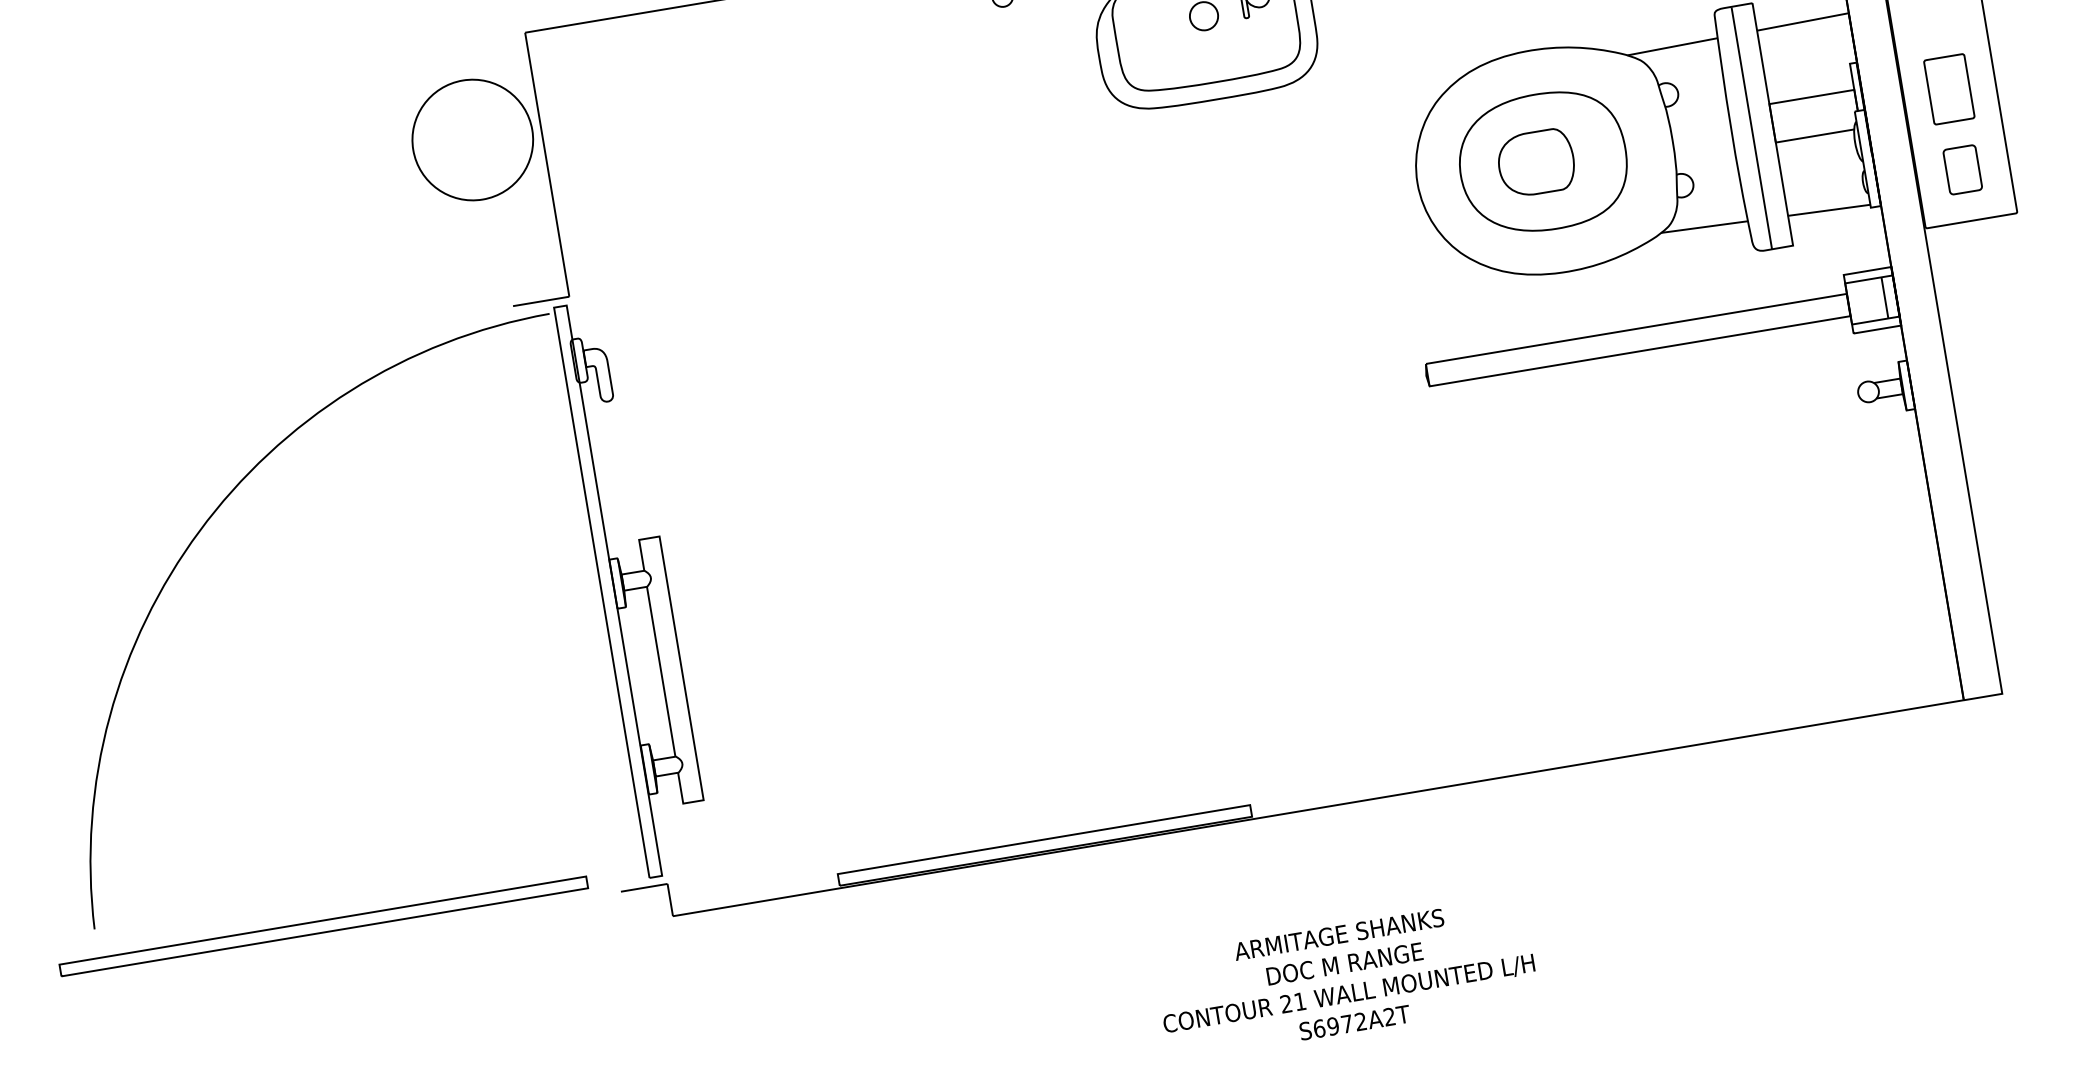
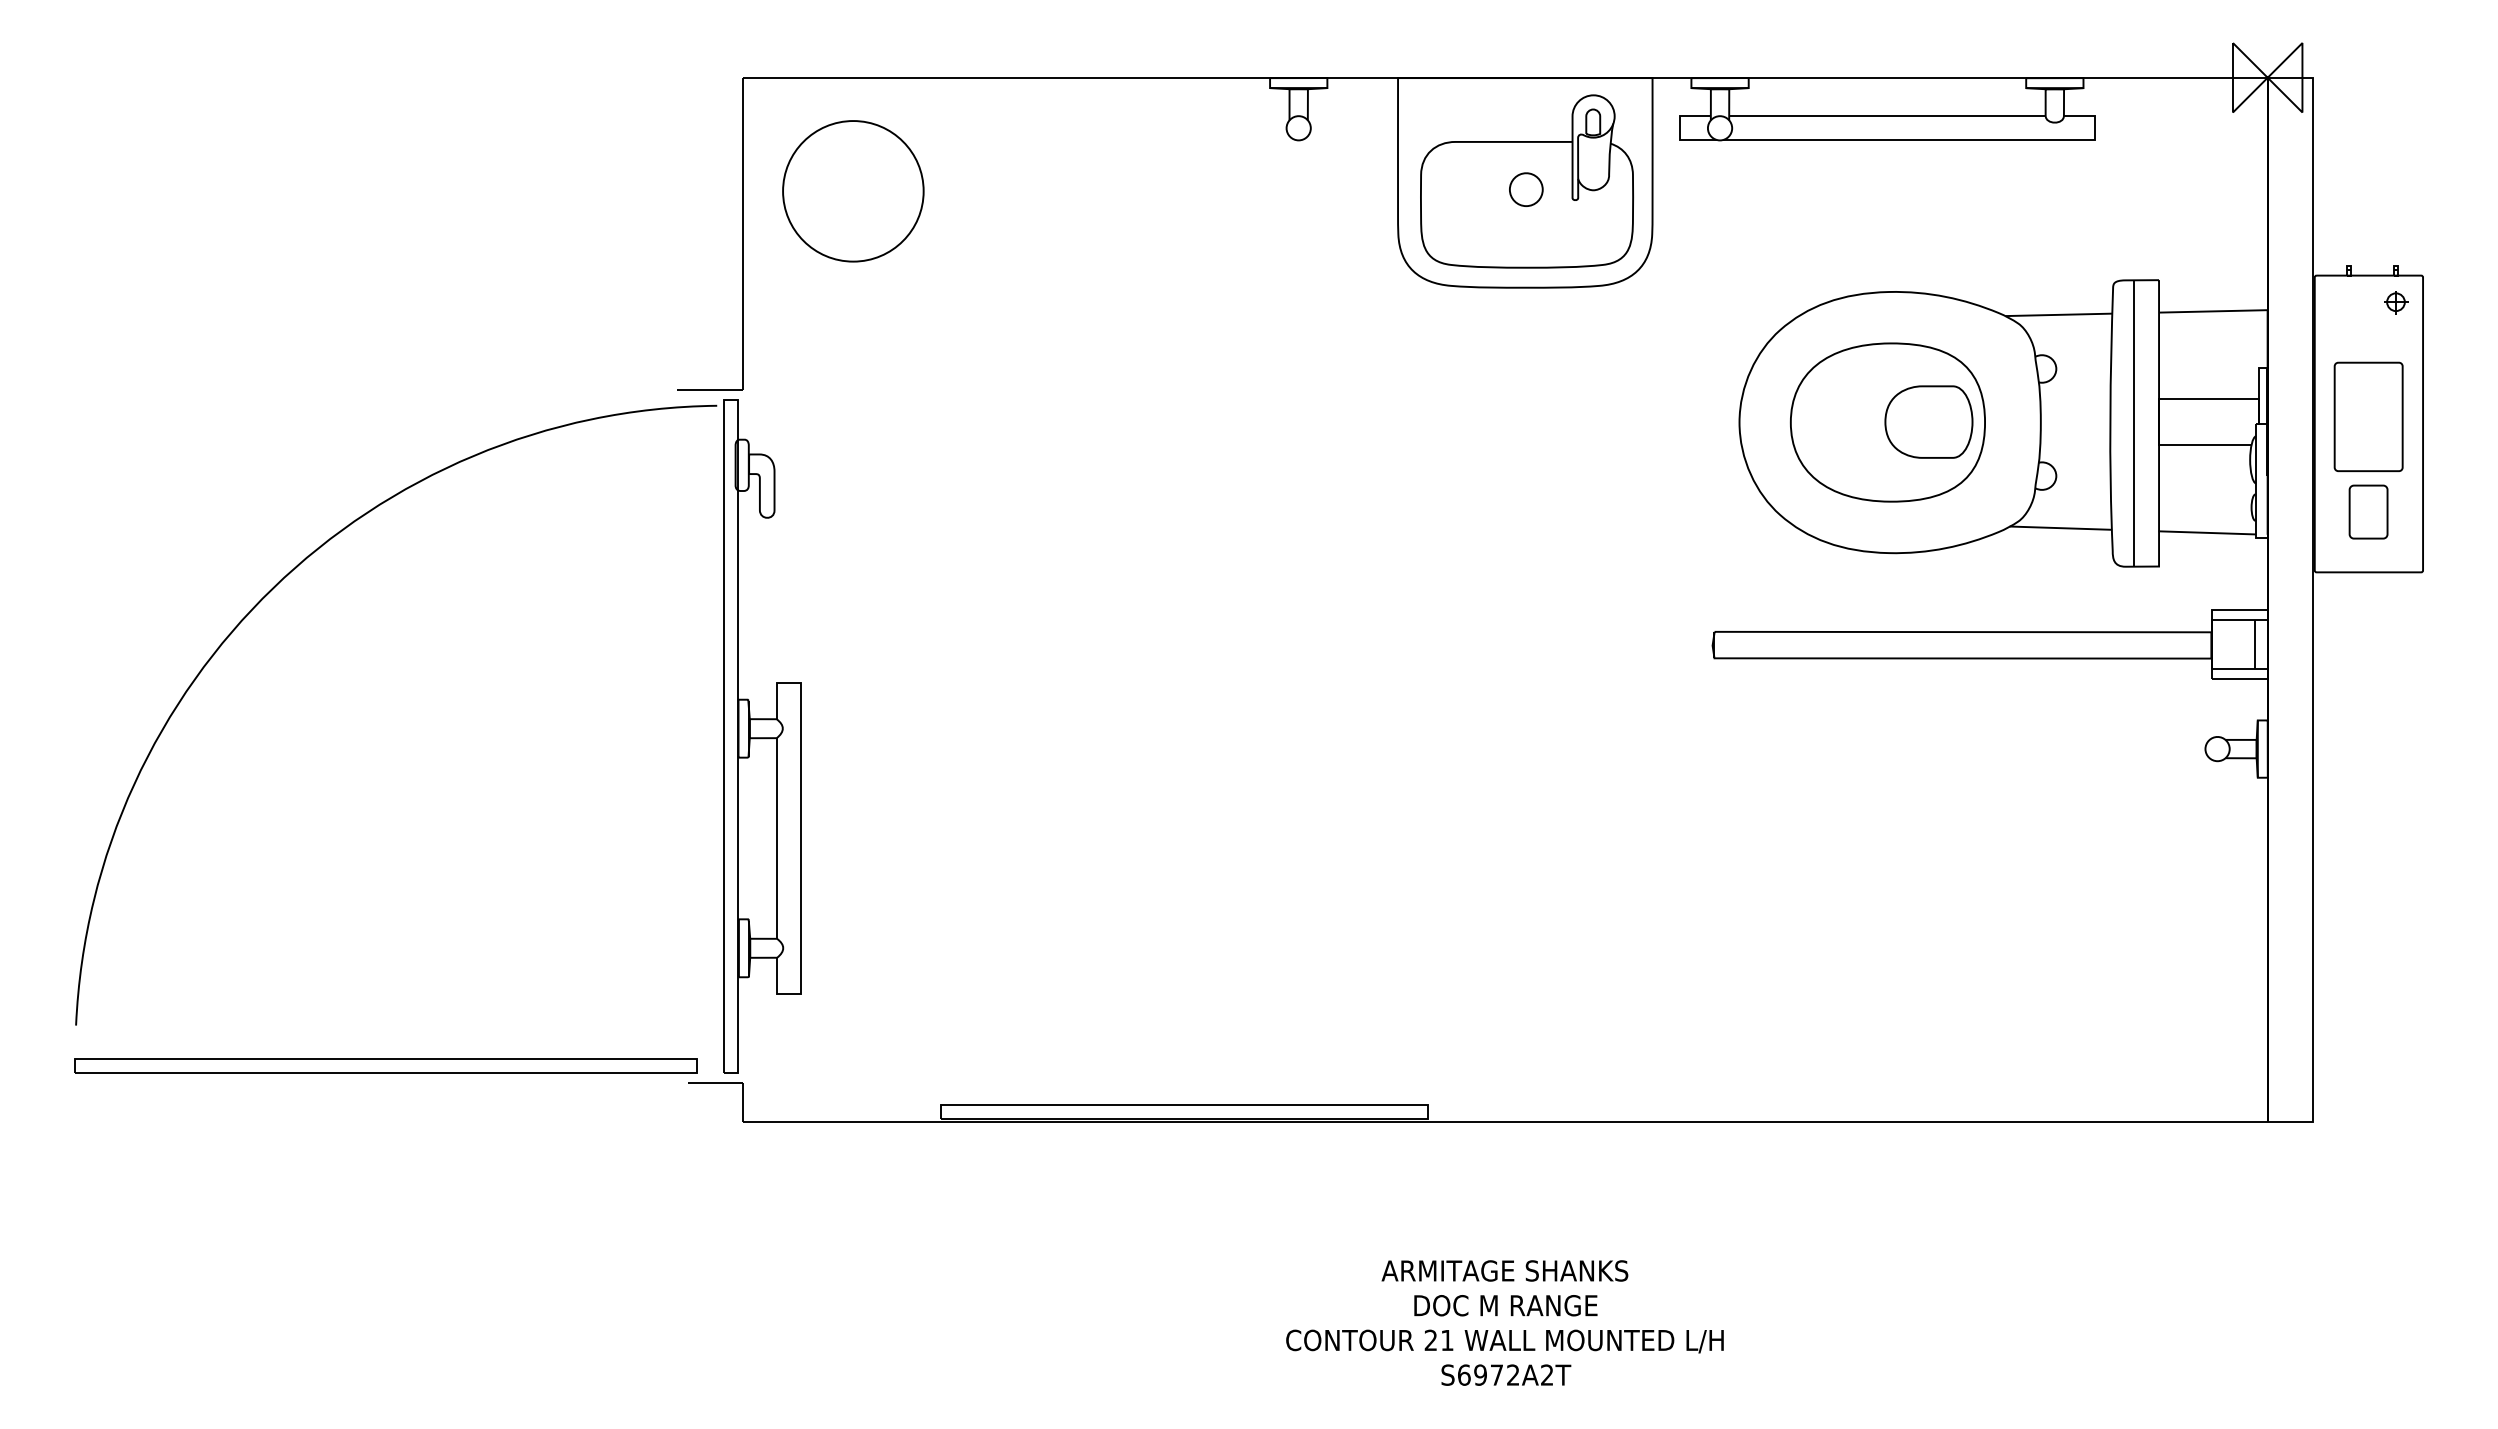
part: (1949, 88) -> (2368, 416), size x1.43
part: (472, 140) -> (853, 191), moved
part: (1535, 162) -> (1928, 421), moved
part: (323, 925) -> (385, 1065), moved

